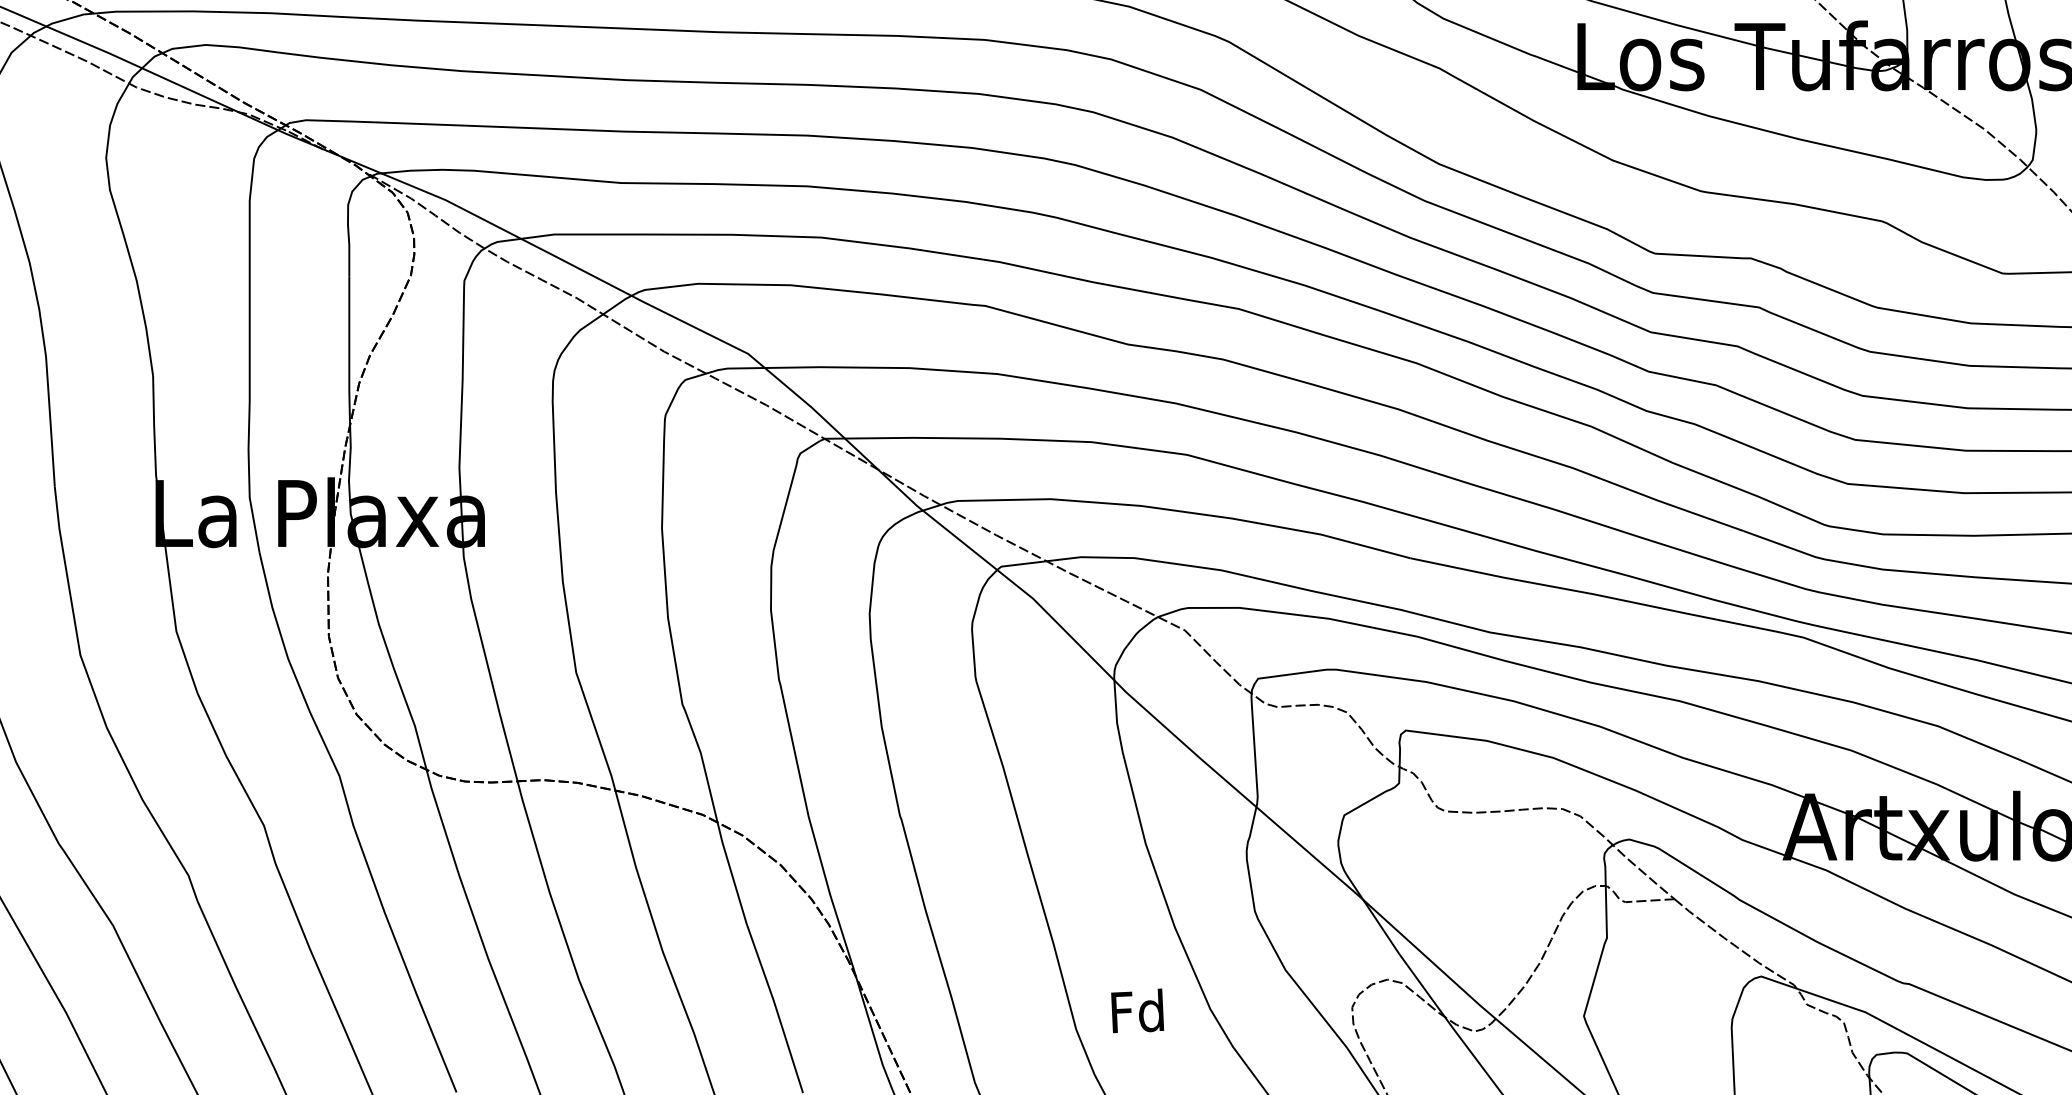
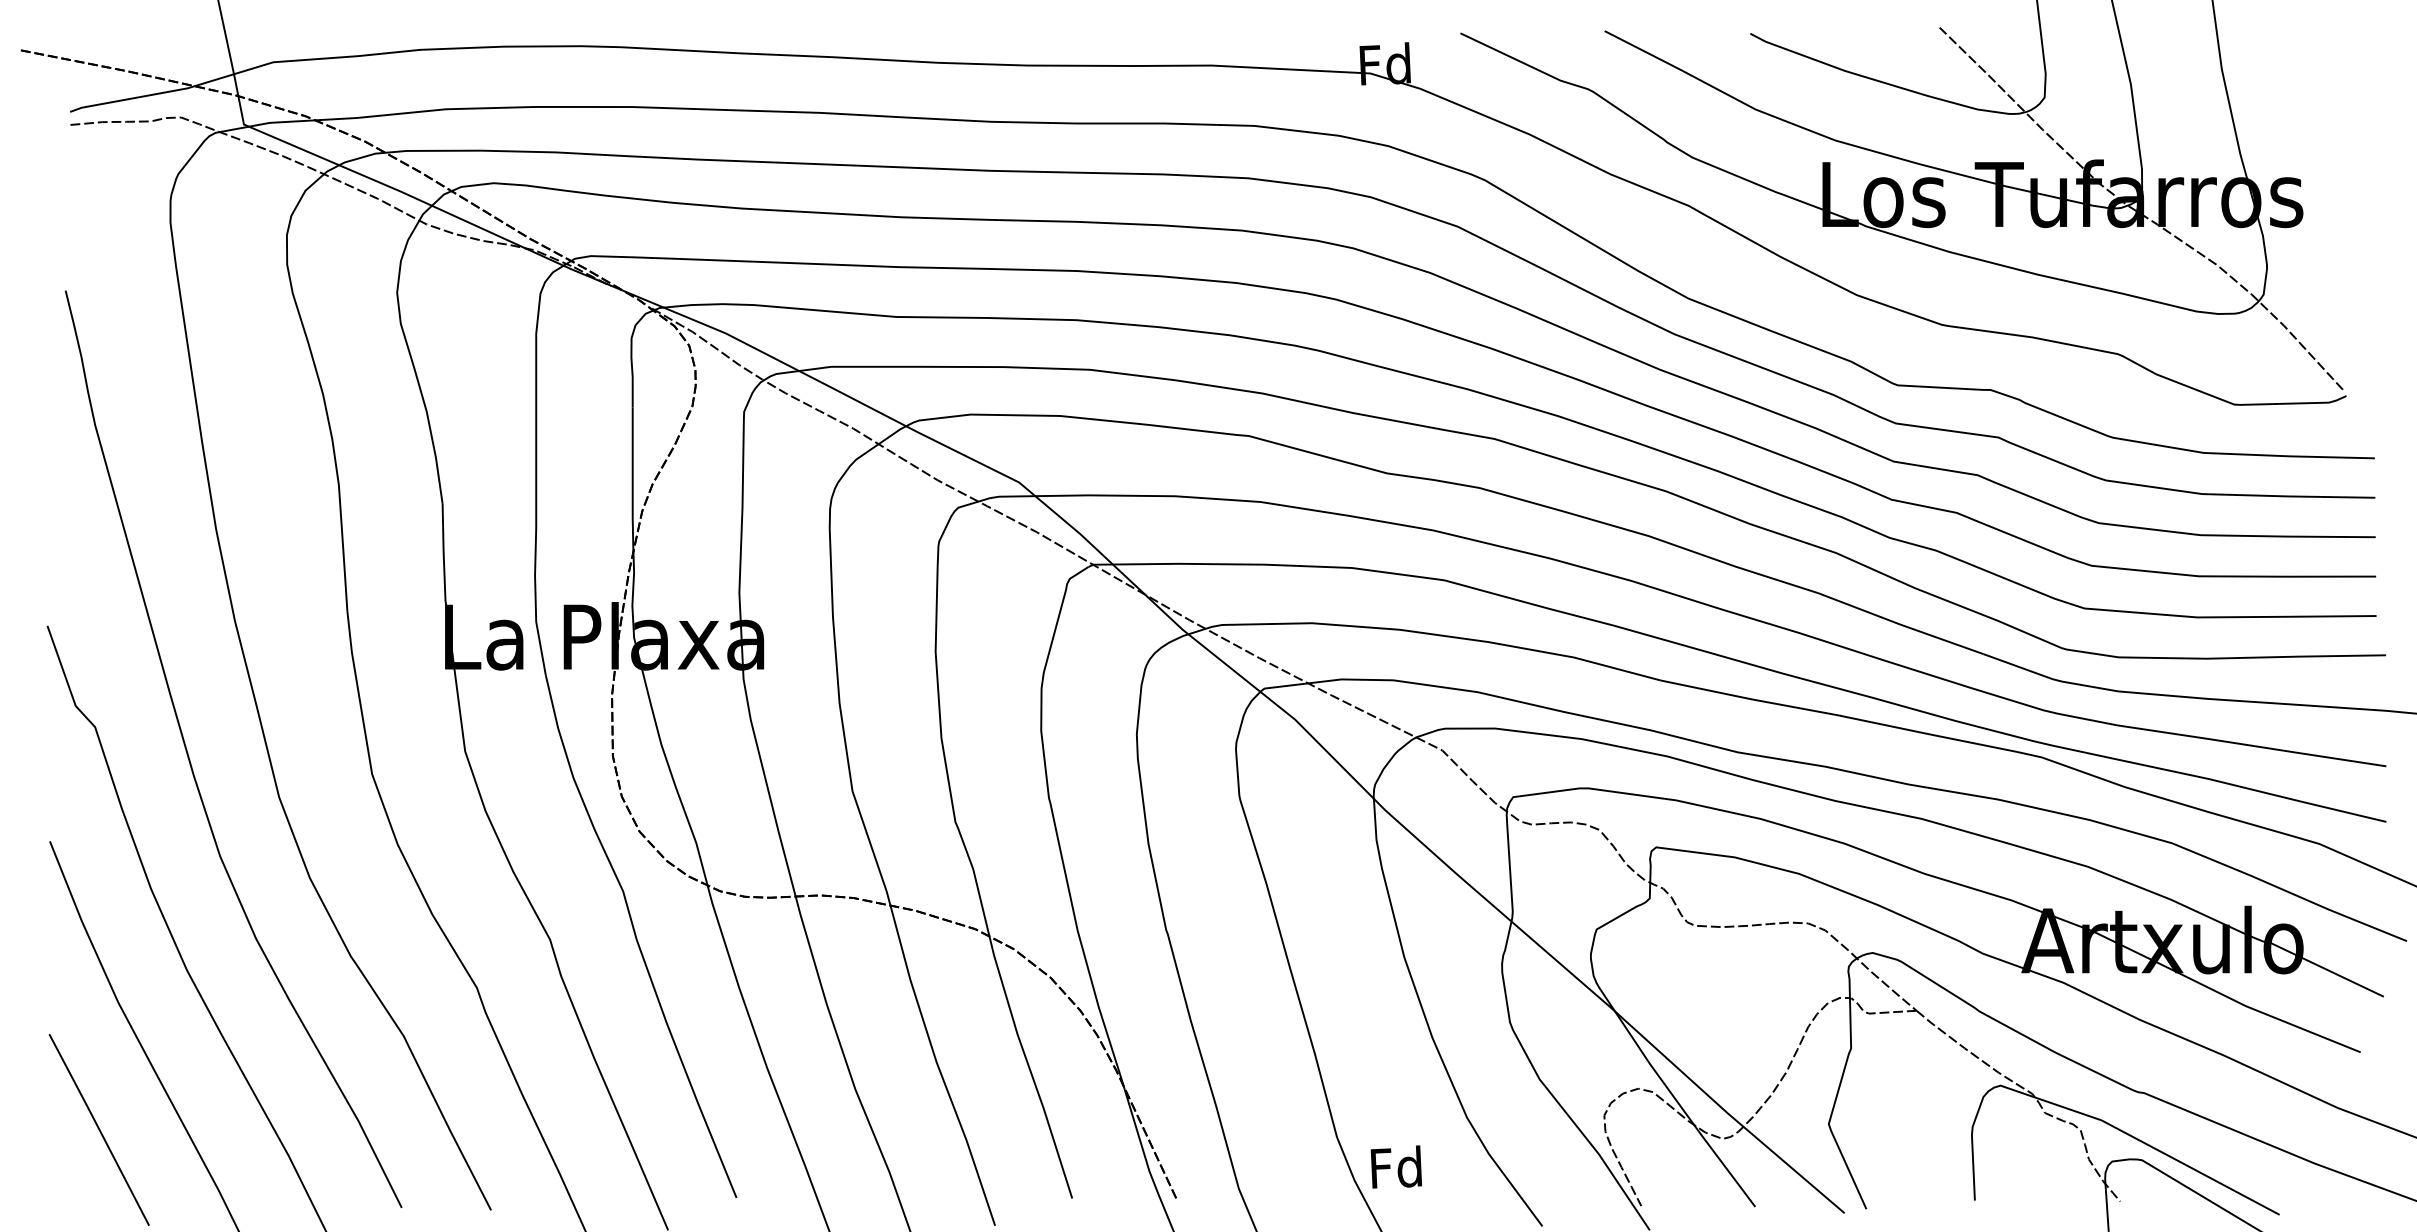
text: (1136, 1010) -> (1395, 1166), moved

